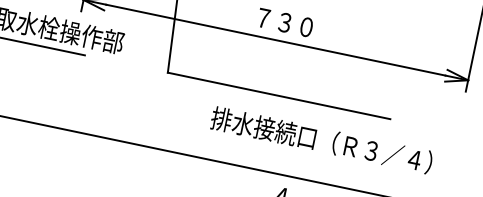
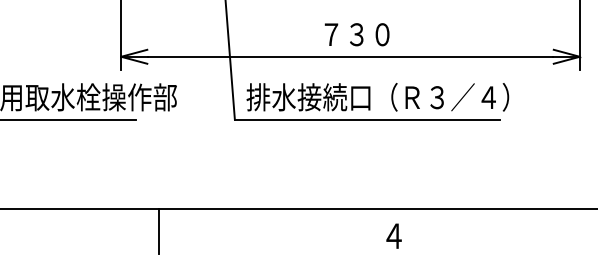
text: (321, 140) -> (377, 97), moved
line: (84, 153) -> (158, 231), added

